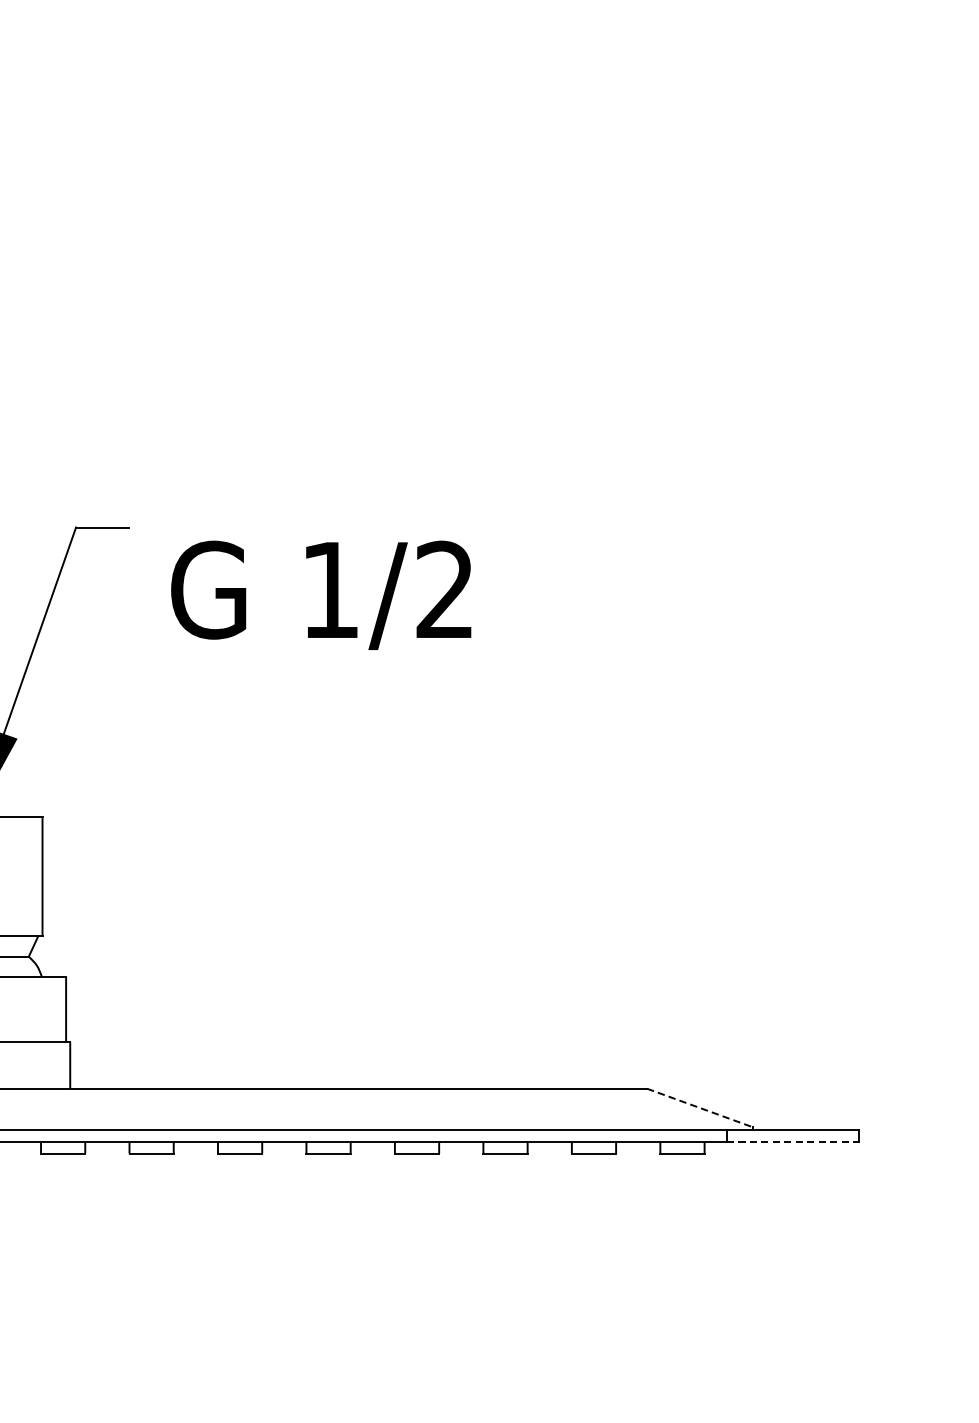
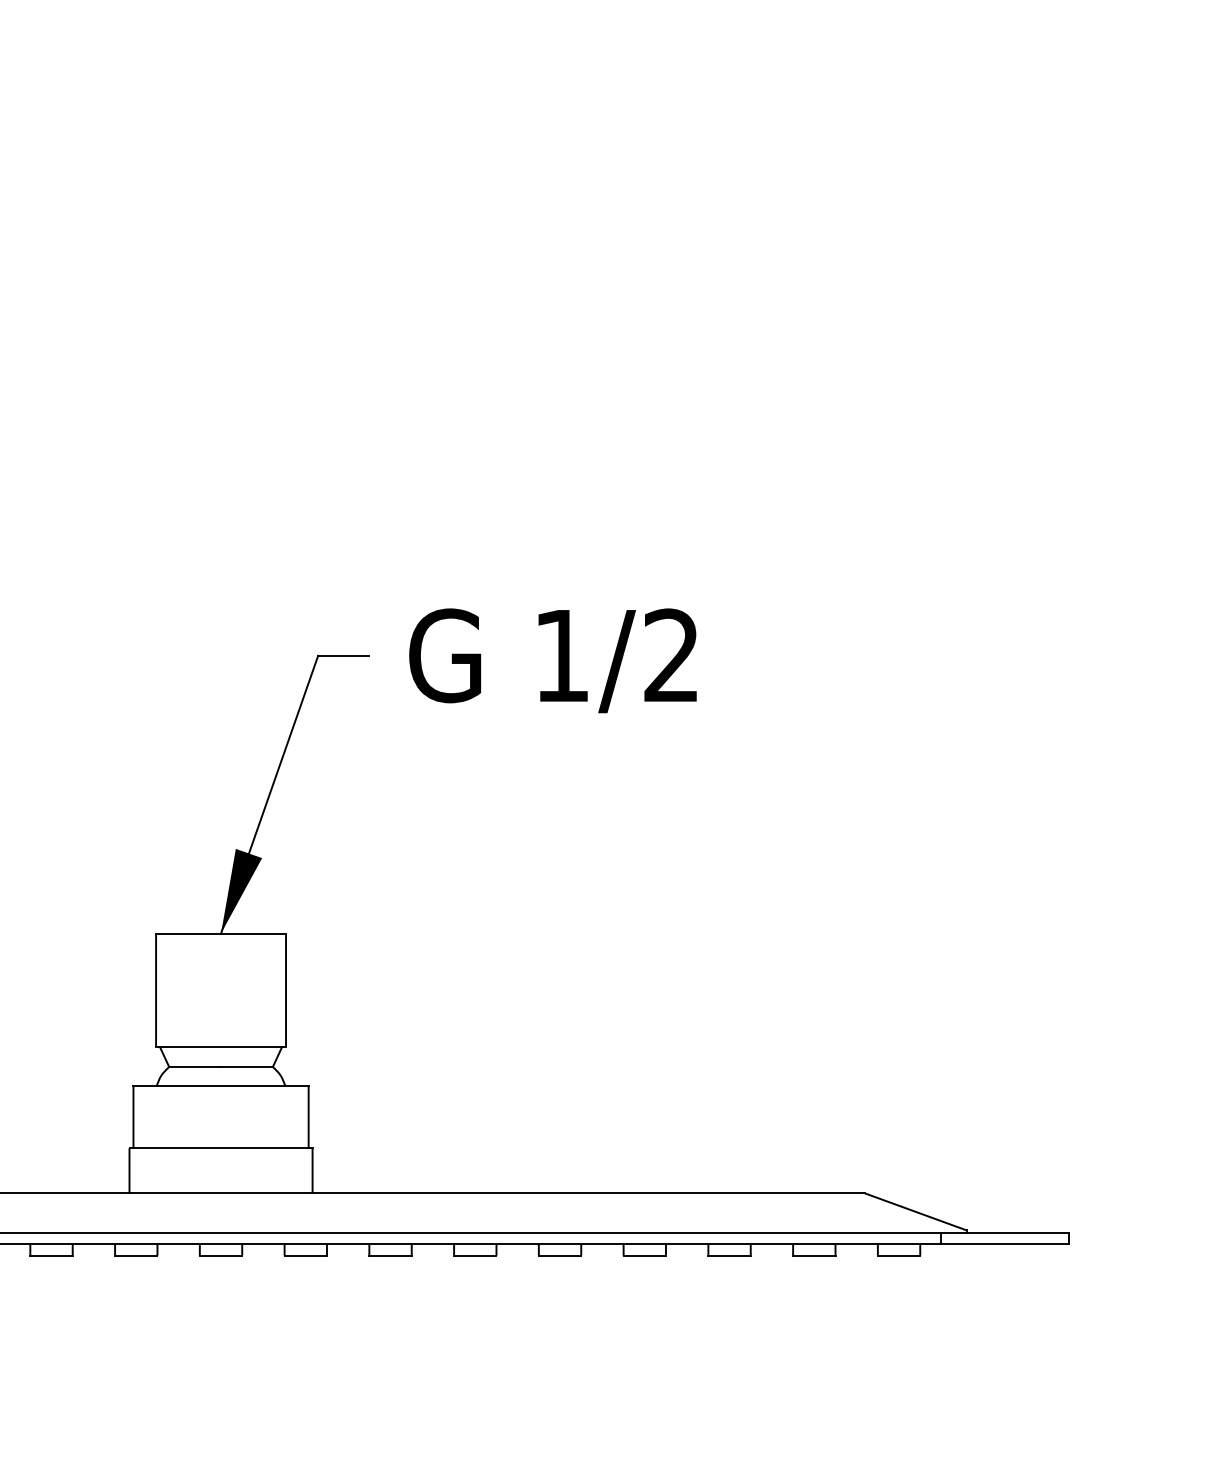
text: (320, 595) -> (552, 660), moved
line: (700, 1108) -> (916, 1212), dashed -> solid
line: (793, 1142) -> (1005, 1244), dashed -> solid

